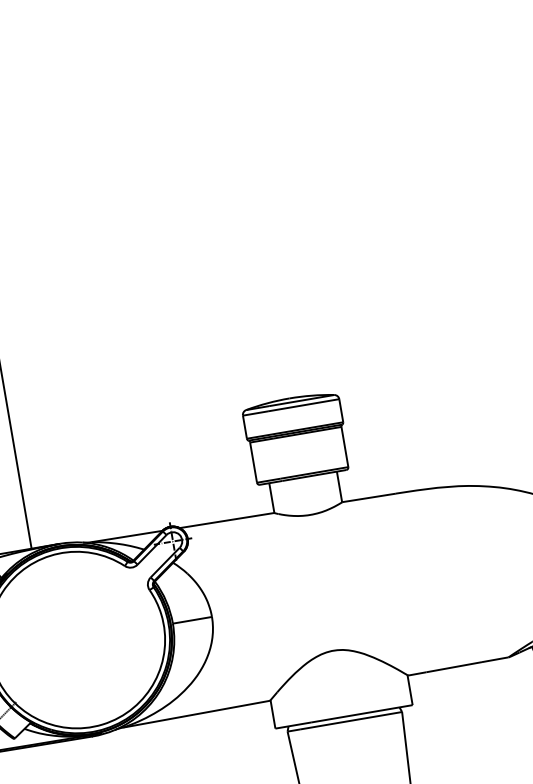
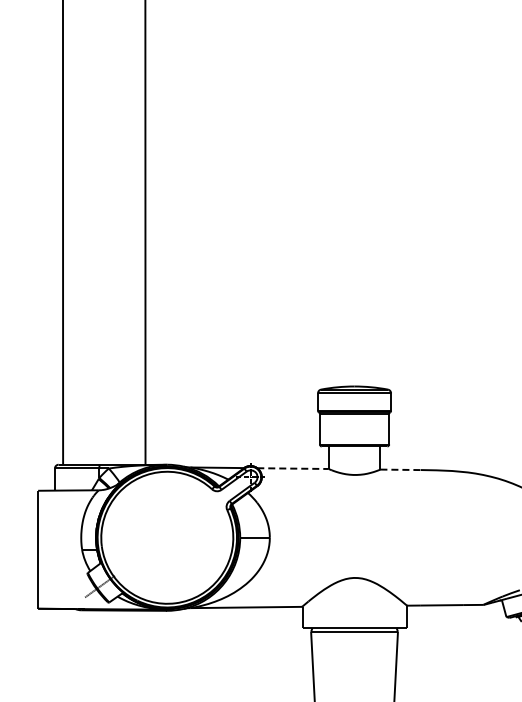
line: (370, 497) -> (401, 469), solid -> dashed
line: (226, 520) -> (292, 468), solid -> dashed

